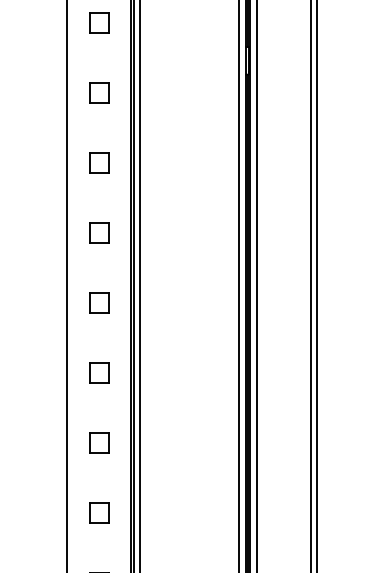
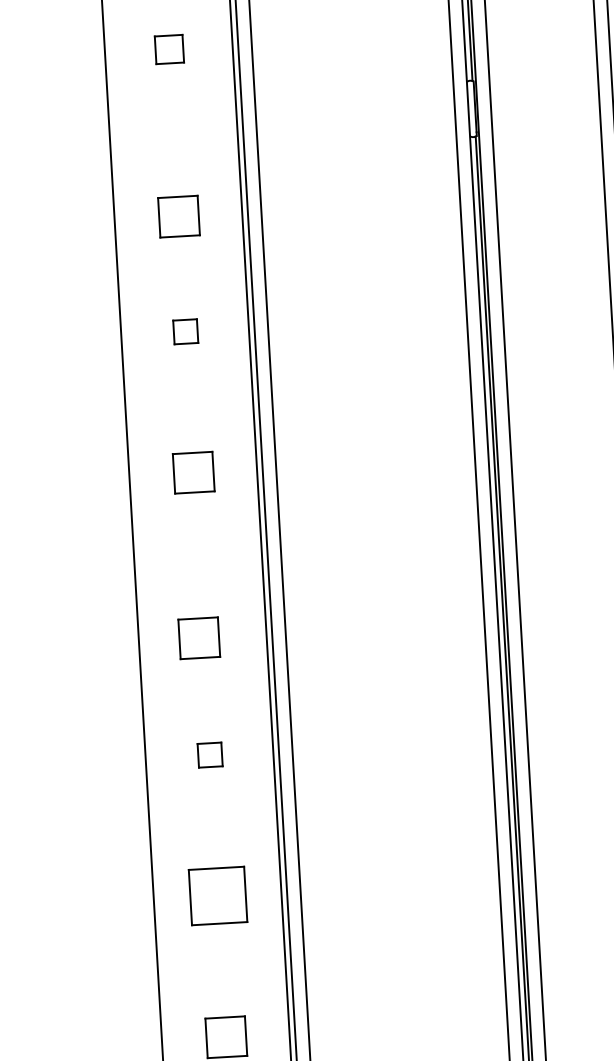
part: (99, 22) -> (169, 48), size x0.7
part: (99, 92) -> (179, 216), moved
part: (99, 162) -> (185, 331), size x0.6
part: (99, 302) -> (199, 637), moved
part: (99, 372) -> (210, 754), size x0.6
part: (99, 442) -> (218, 895), size x1.4

